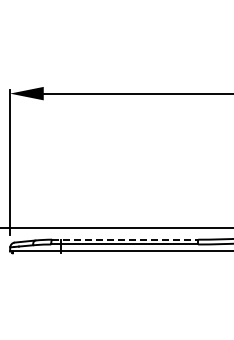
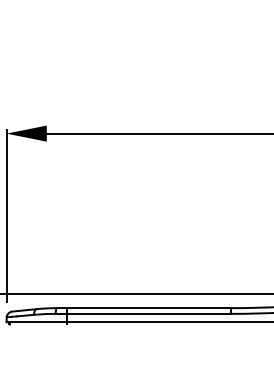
line: (125, 239) -> (144, 307), dashed -> solid

